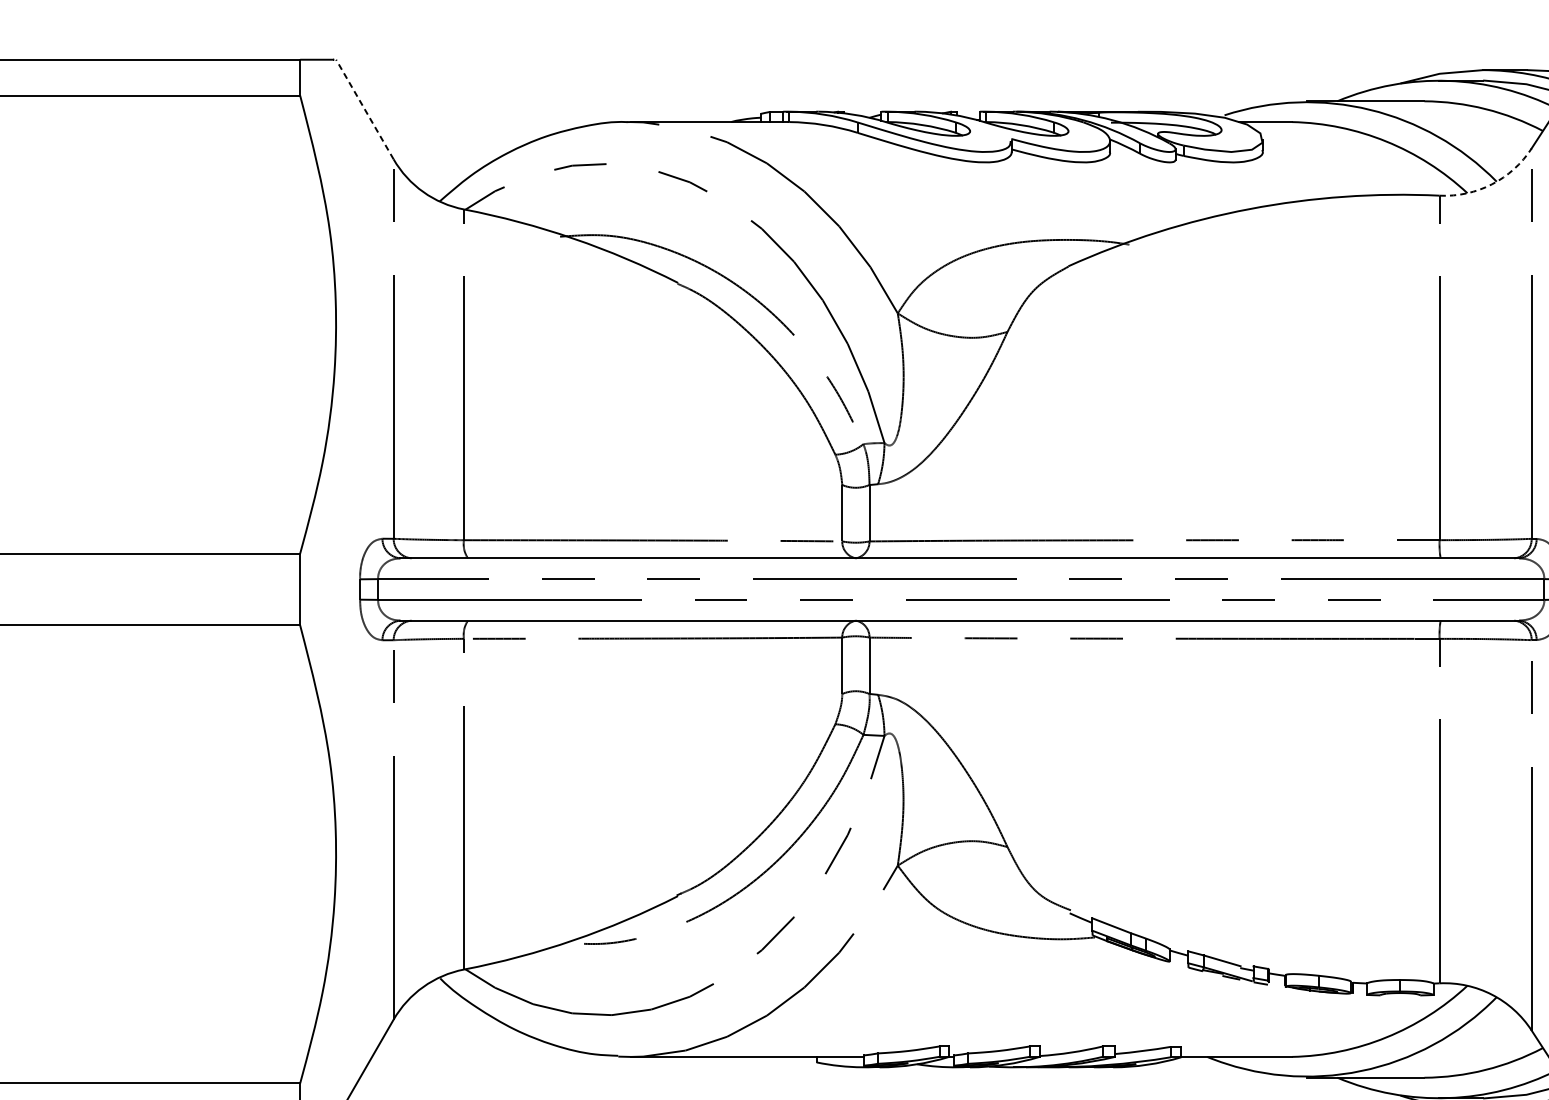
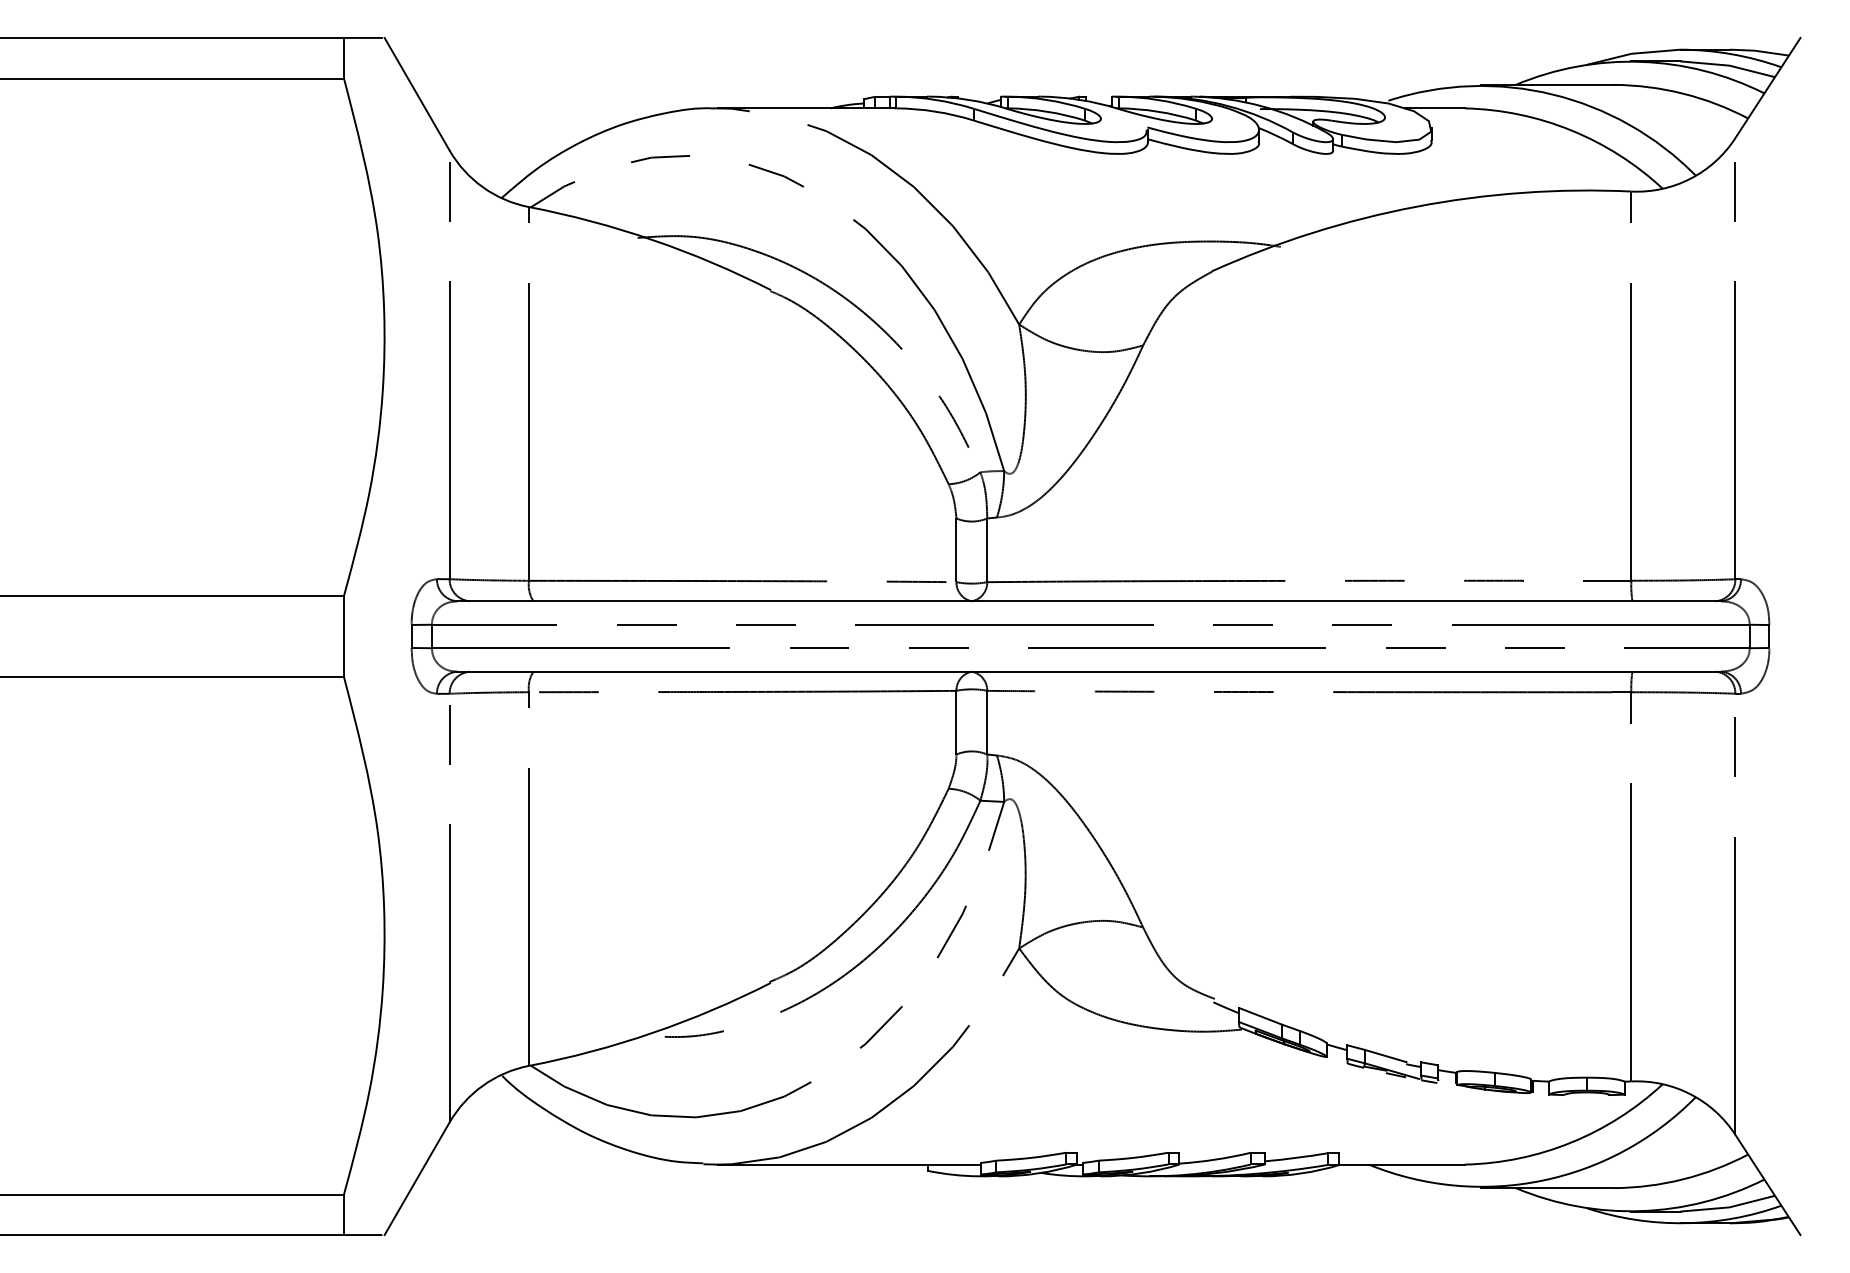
line: (365, 109) -> (417, 94), dashed -> solid
arc: (1491, 184) -> (1690, 178), dashed -> solid

